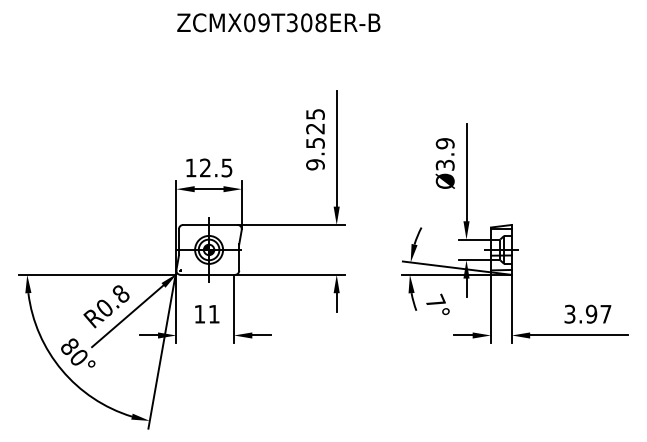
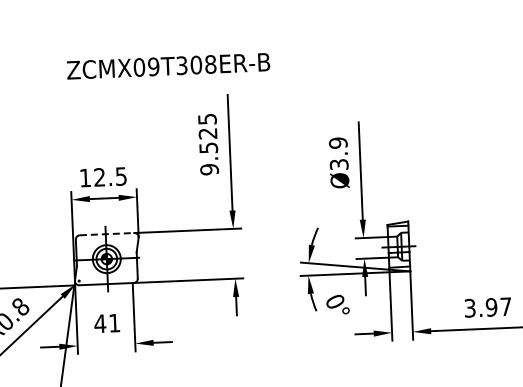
text: (278, 22) -> (168, 65), moved
line: (210, 224) -> (107, 233), solid -> dashed
text: (435, 300) -> (335, 300), 7° -> 0°
text: (199, 314) -> (99, 324), 11 -> 41

